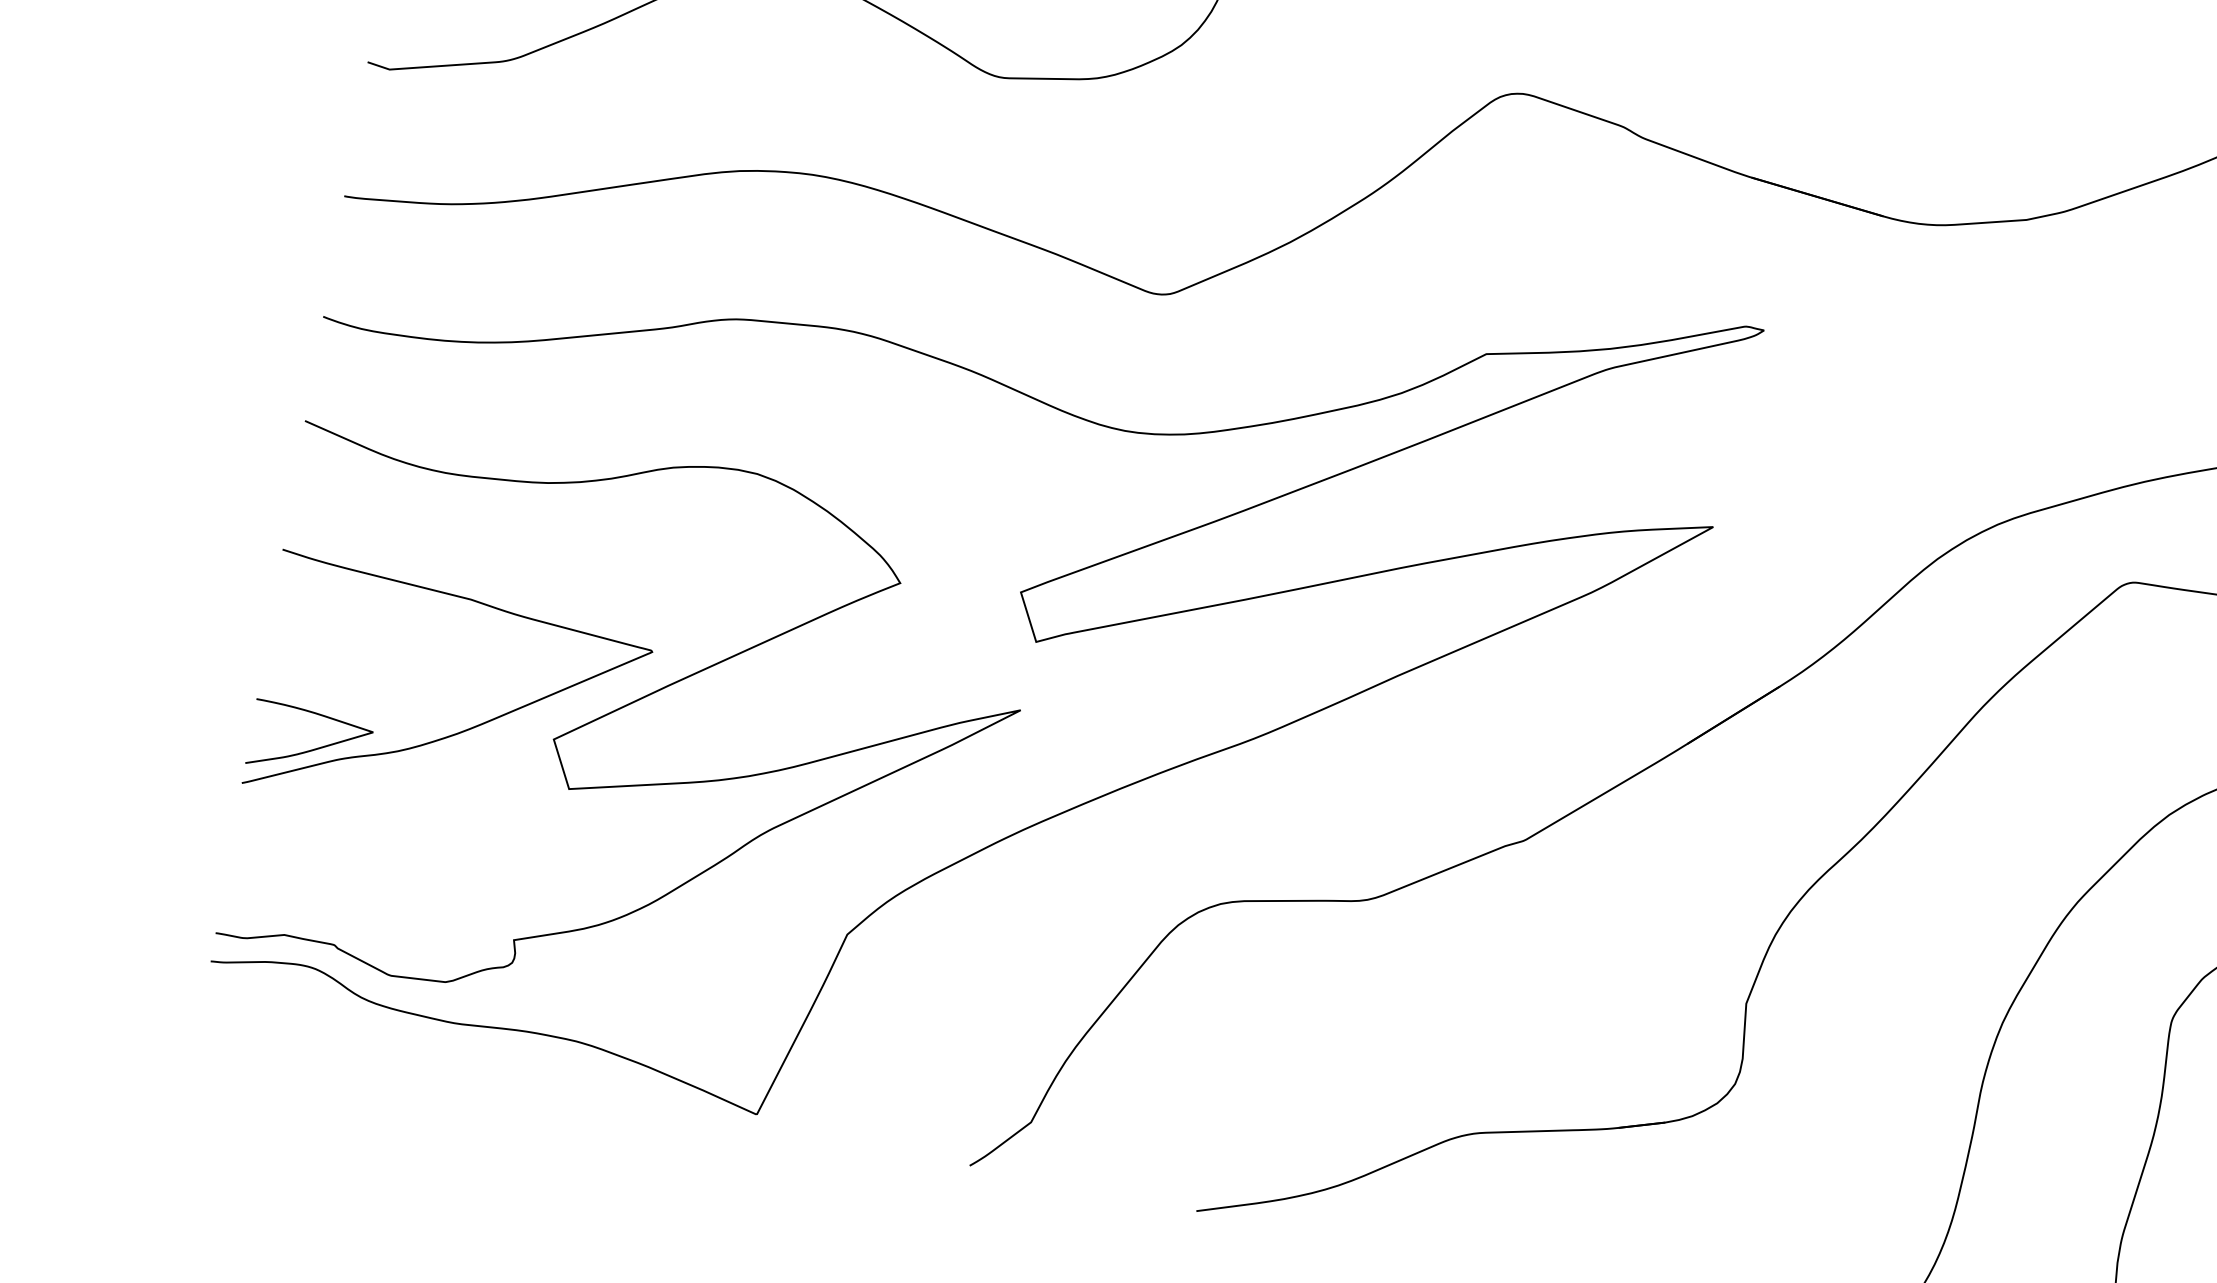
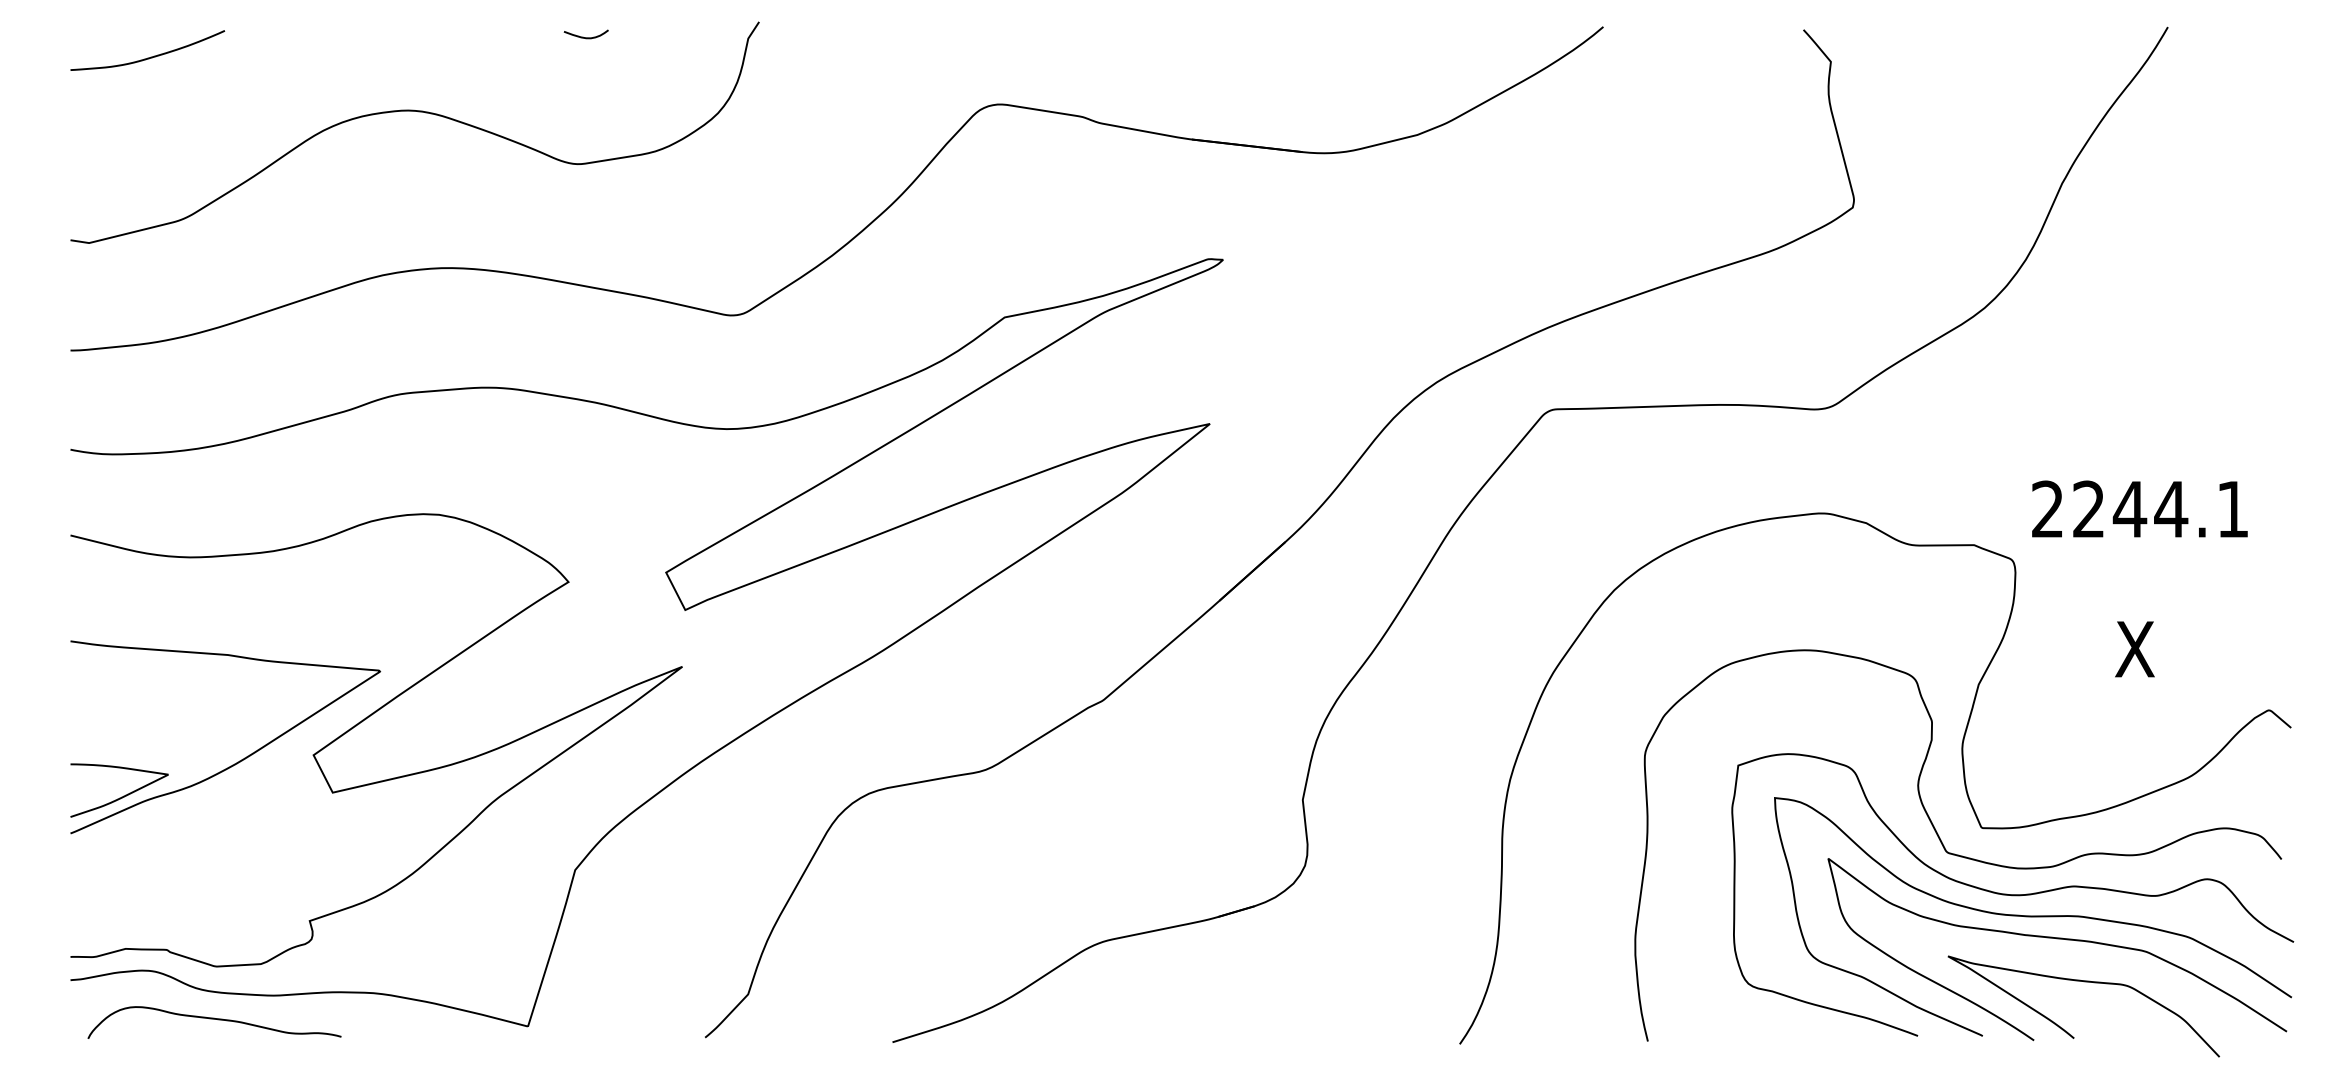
curve: (377, 1039) -> (214, 1019), added

